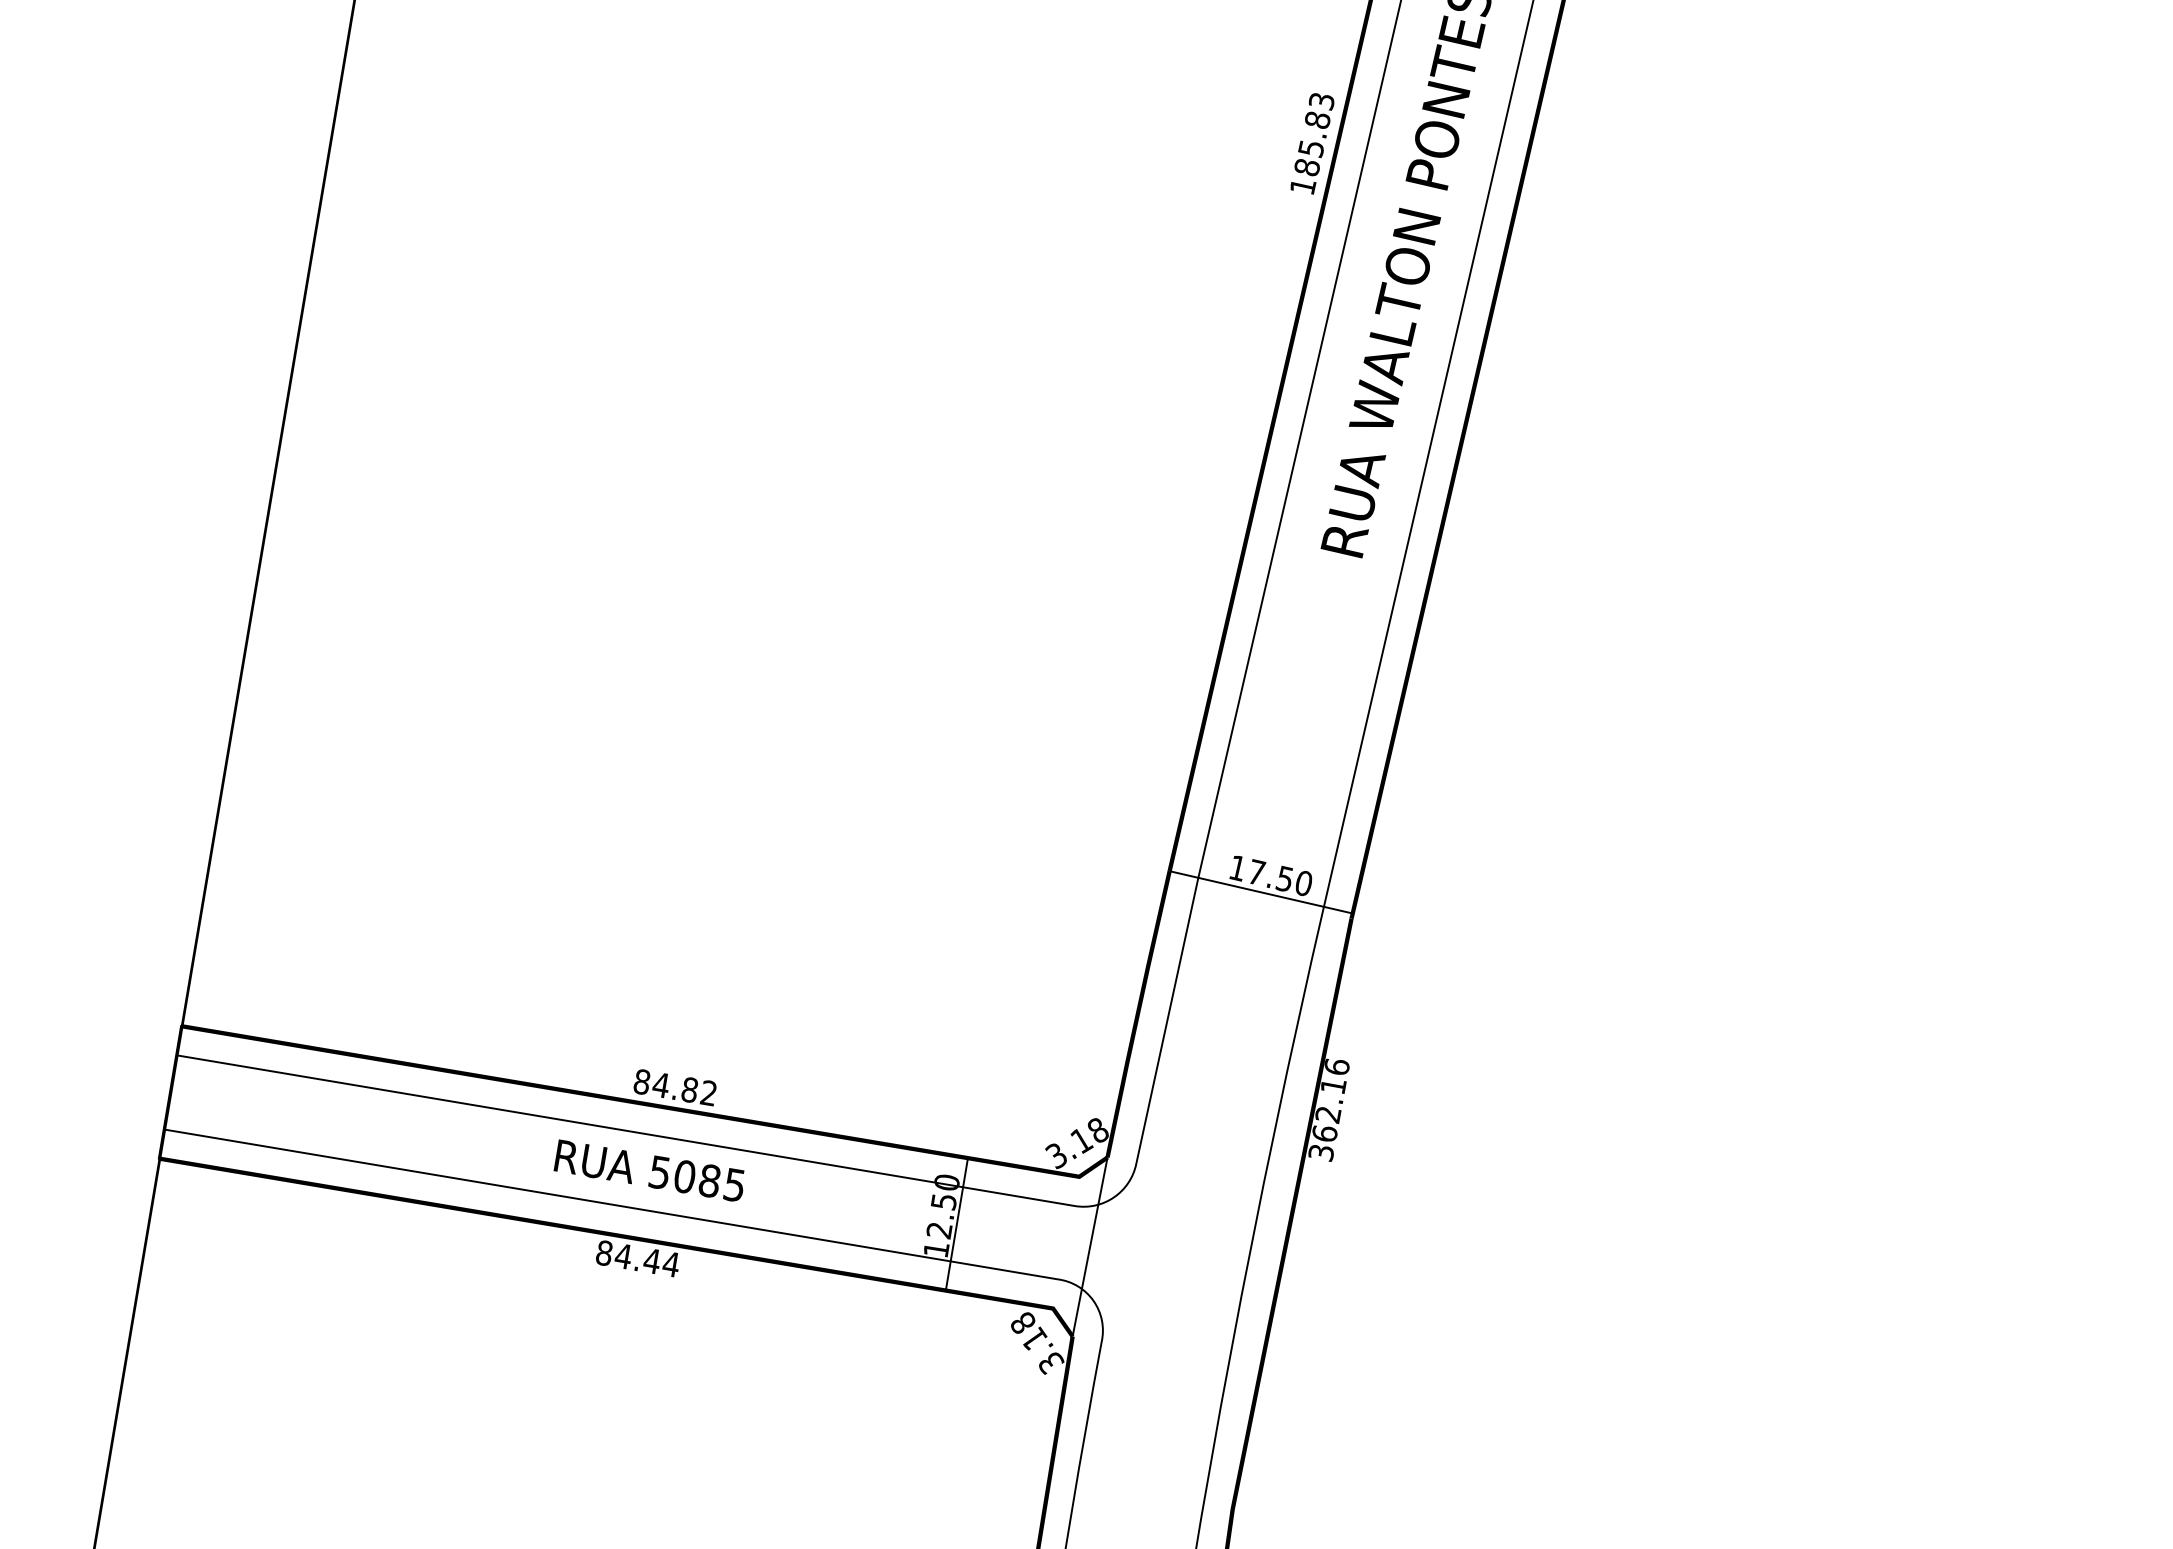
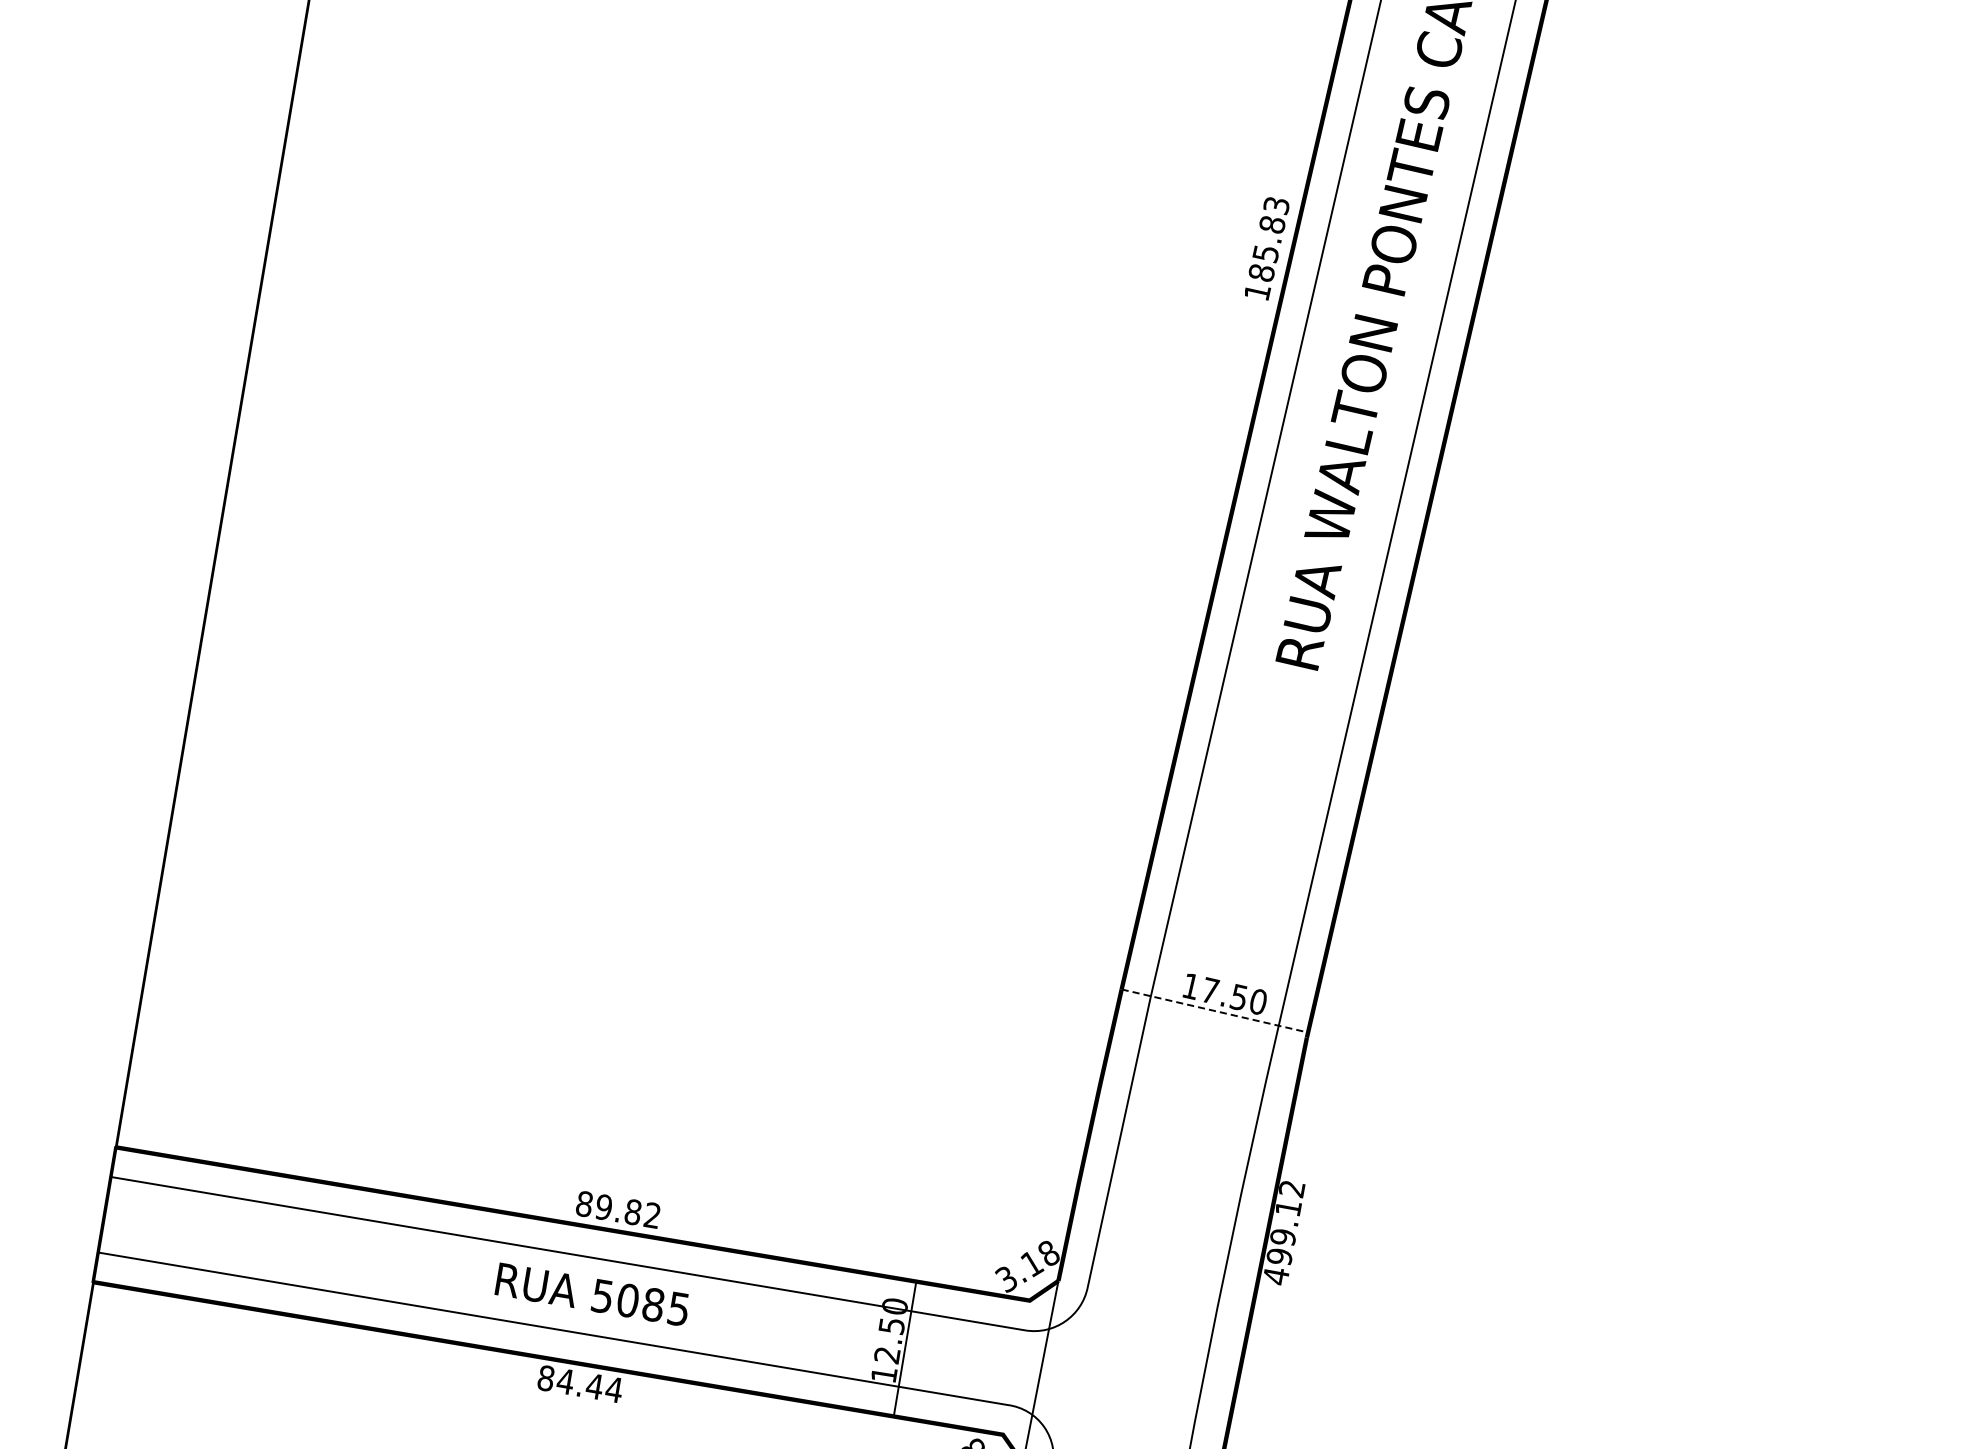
line: (1261, 892) -> (1215, 1011), solid -> dashed
text: (660, 1085) -> (603, 1207), 84.82 -> 89.82
text: (1329, 1109) -> (1284, 1232), 362.16 -> 499.12

